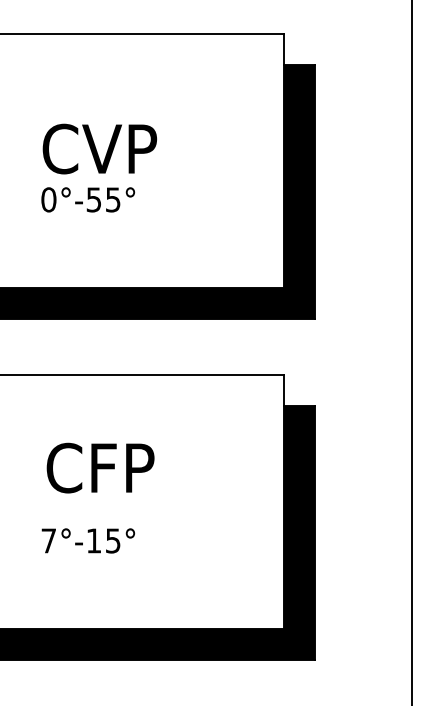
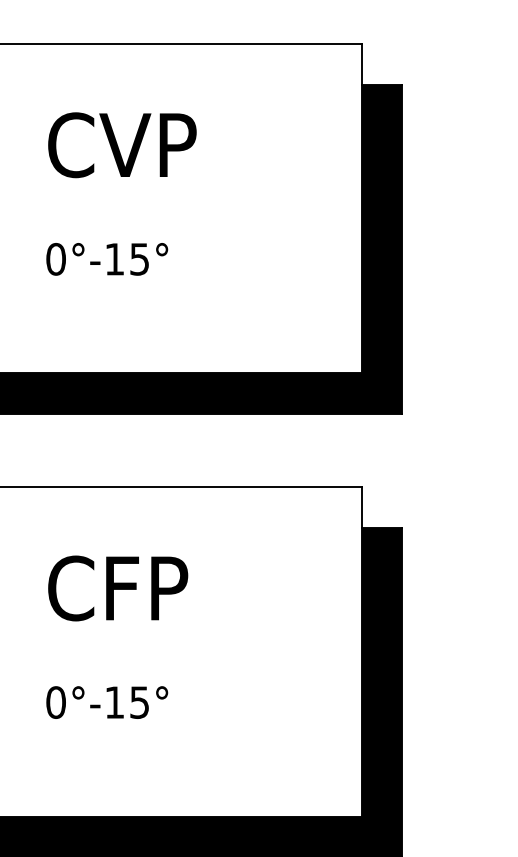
text: (99, 148) -> (121, 144), moved
text: (93, 199) -> (114, 258), 0°-55° -> 0°-15°
text: (100, 467) -> (117, 587), moved
text: (48, 540) -> (55, 702), 7°-15° -> 0°-15°

